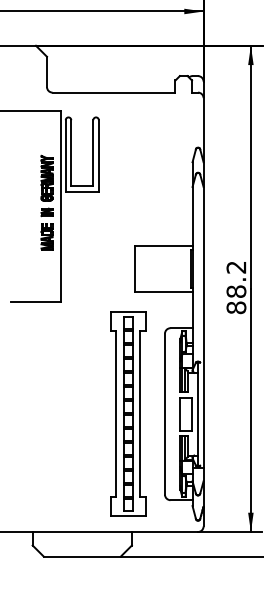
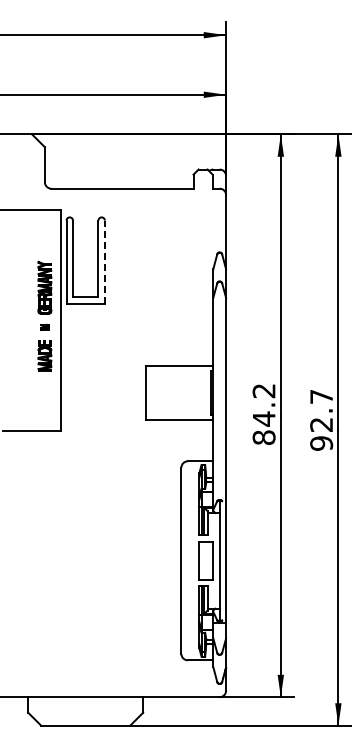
line: (98, 155) -> (104, 261), solid -> dashed
part: (46, 212) -> (44, 327), size x0.6
text: (235, 291) -> (263, 418), 88.2 -> 84.2
part: (127, 413) -> (138, 560), removed

